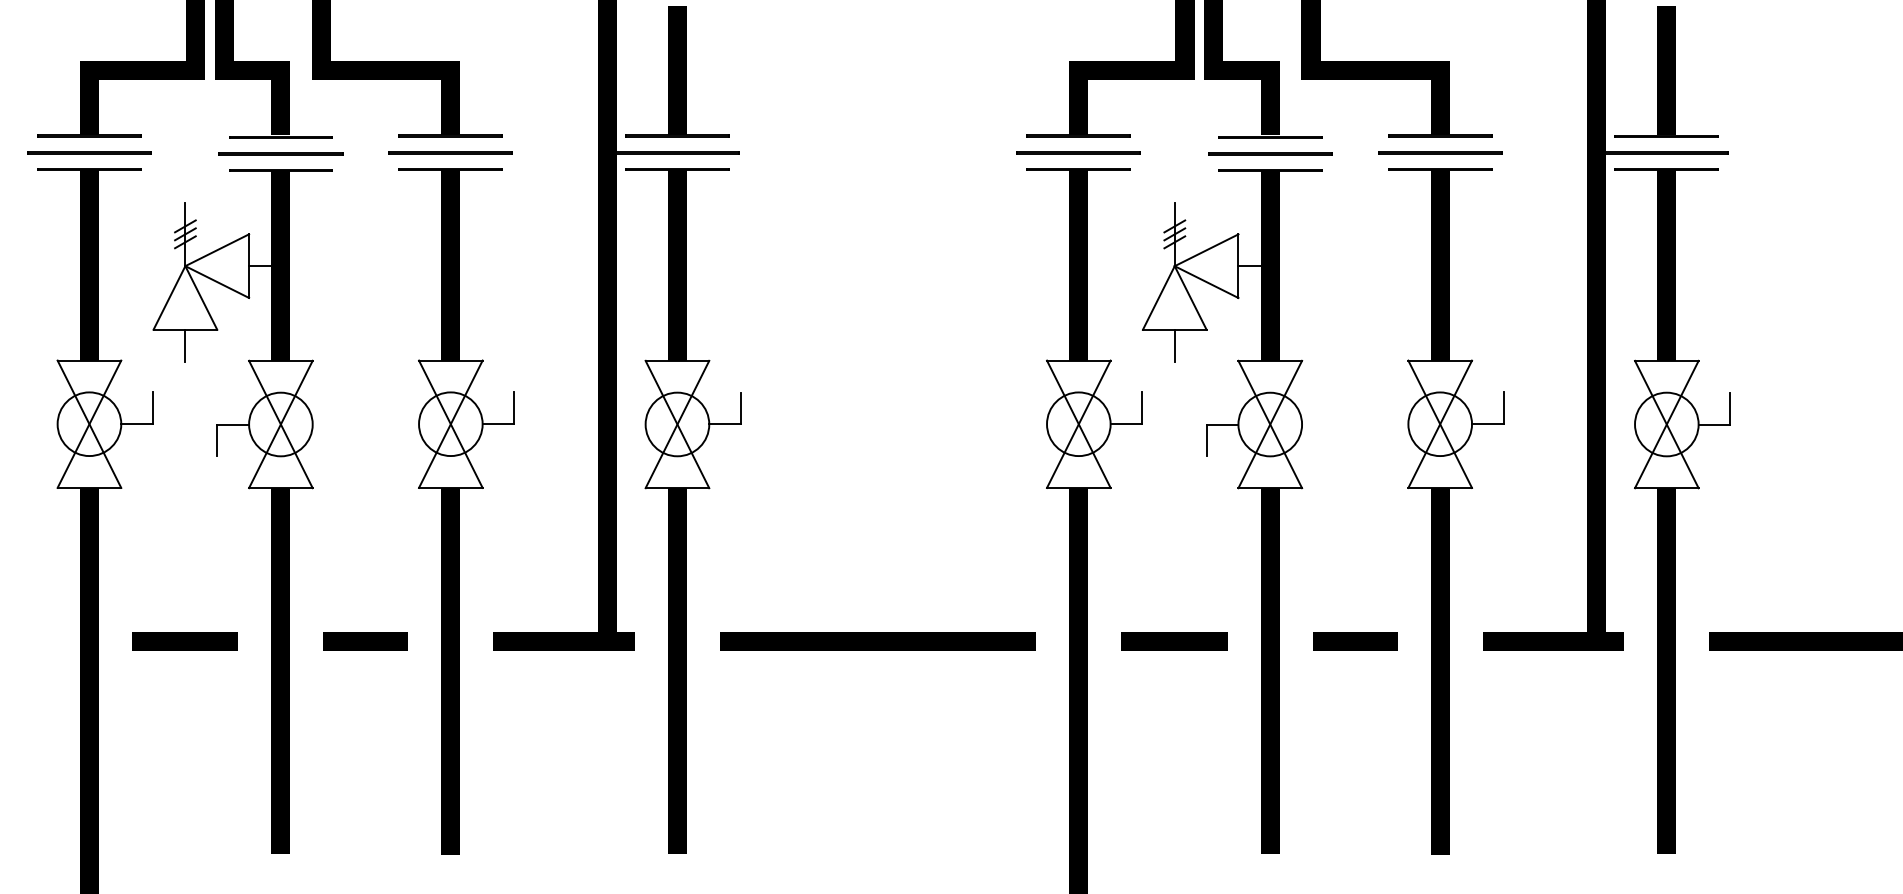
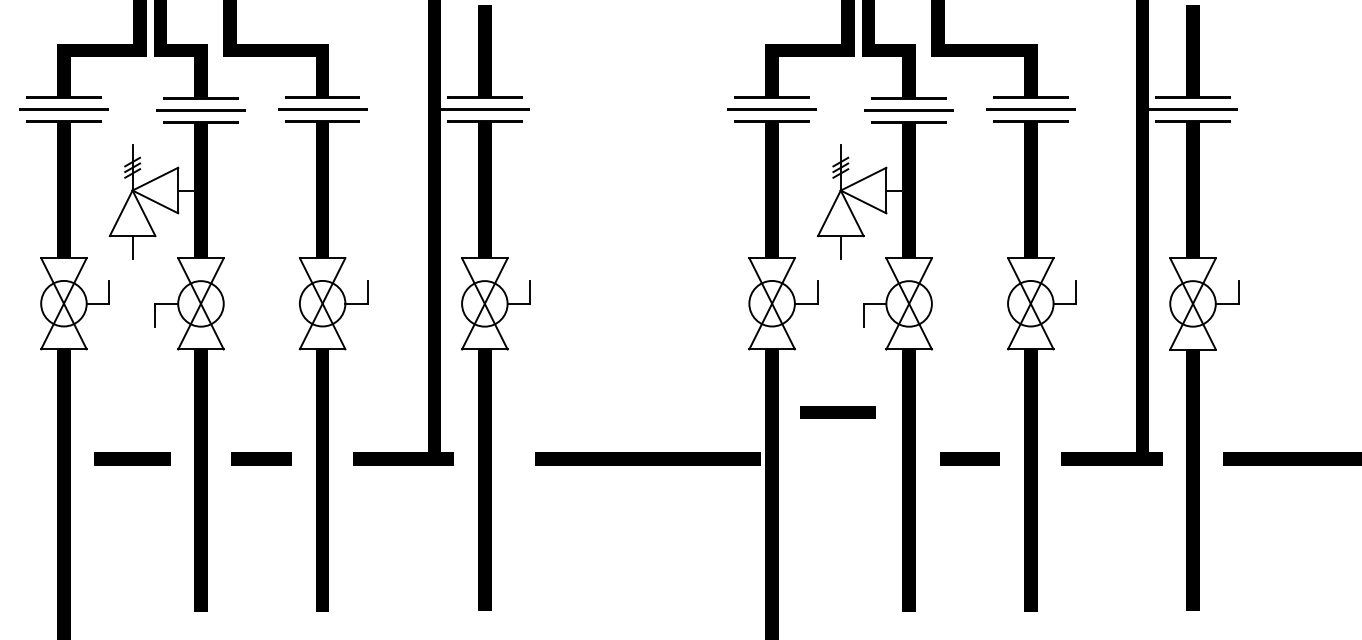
line: (877, 641) -> (647, 459), moved
line: (1174, 641) -> (837, 412), moved

